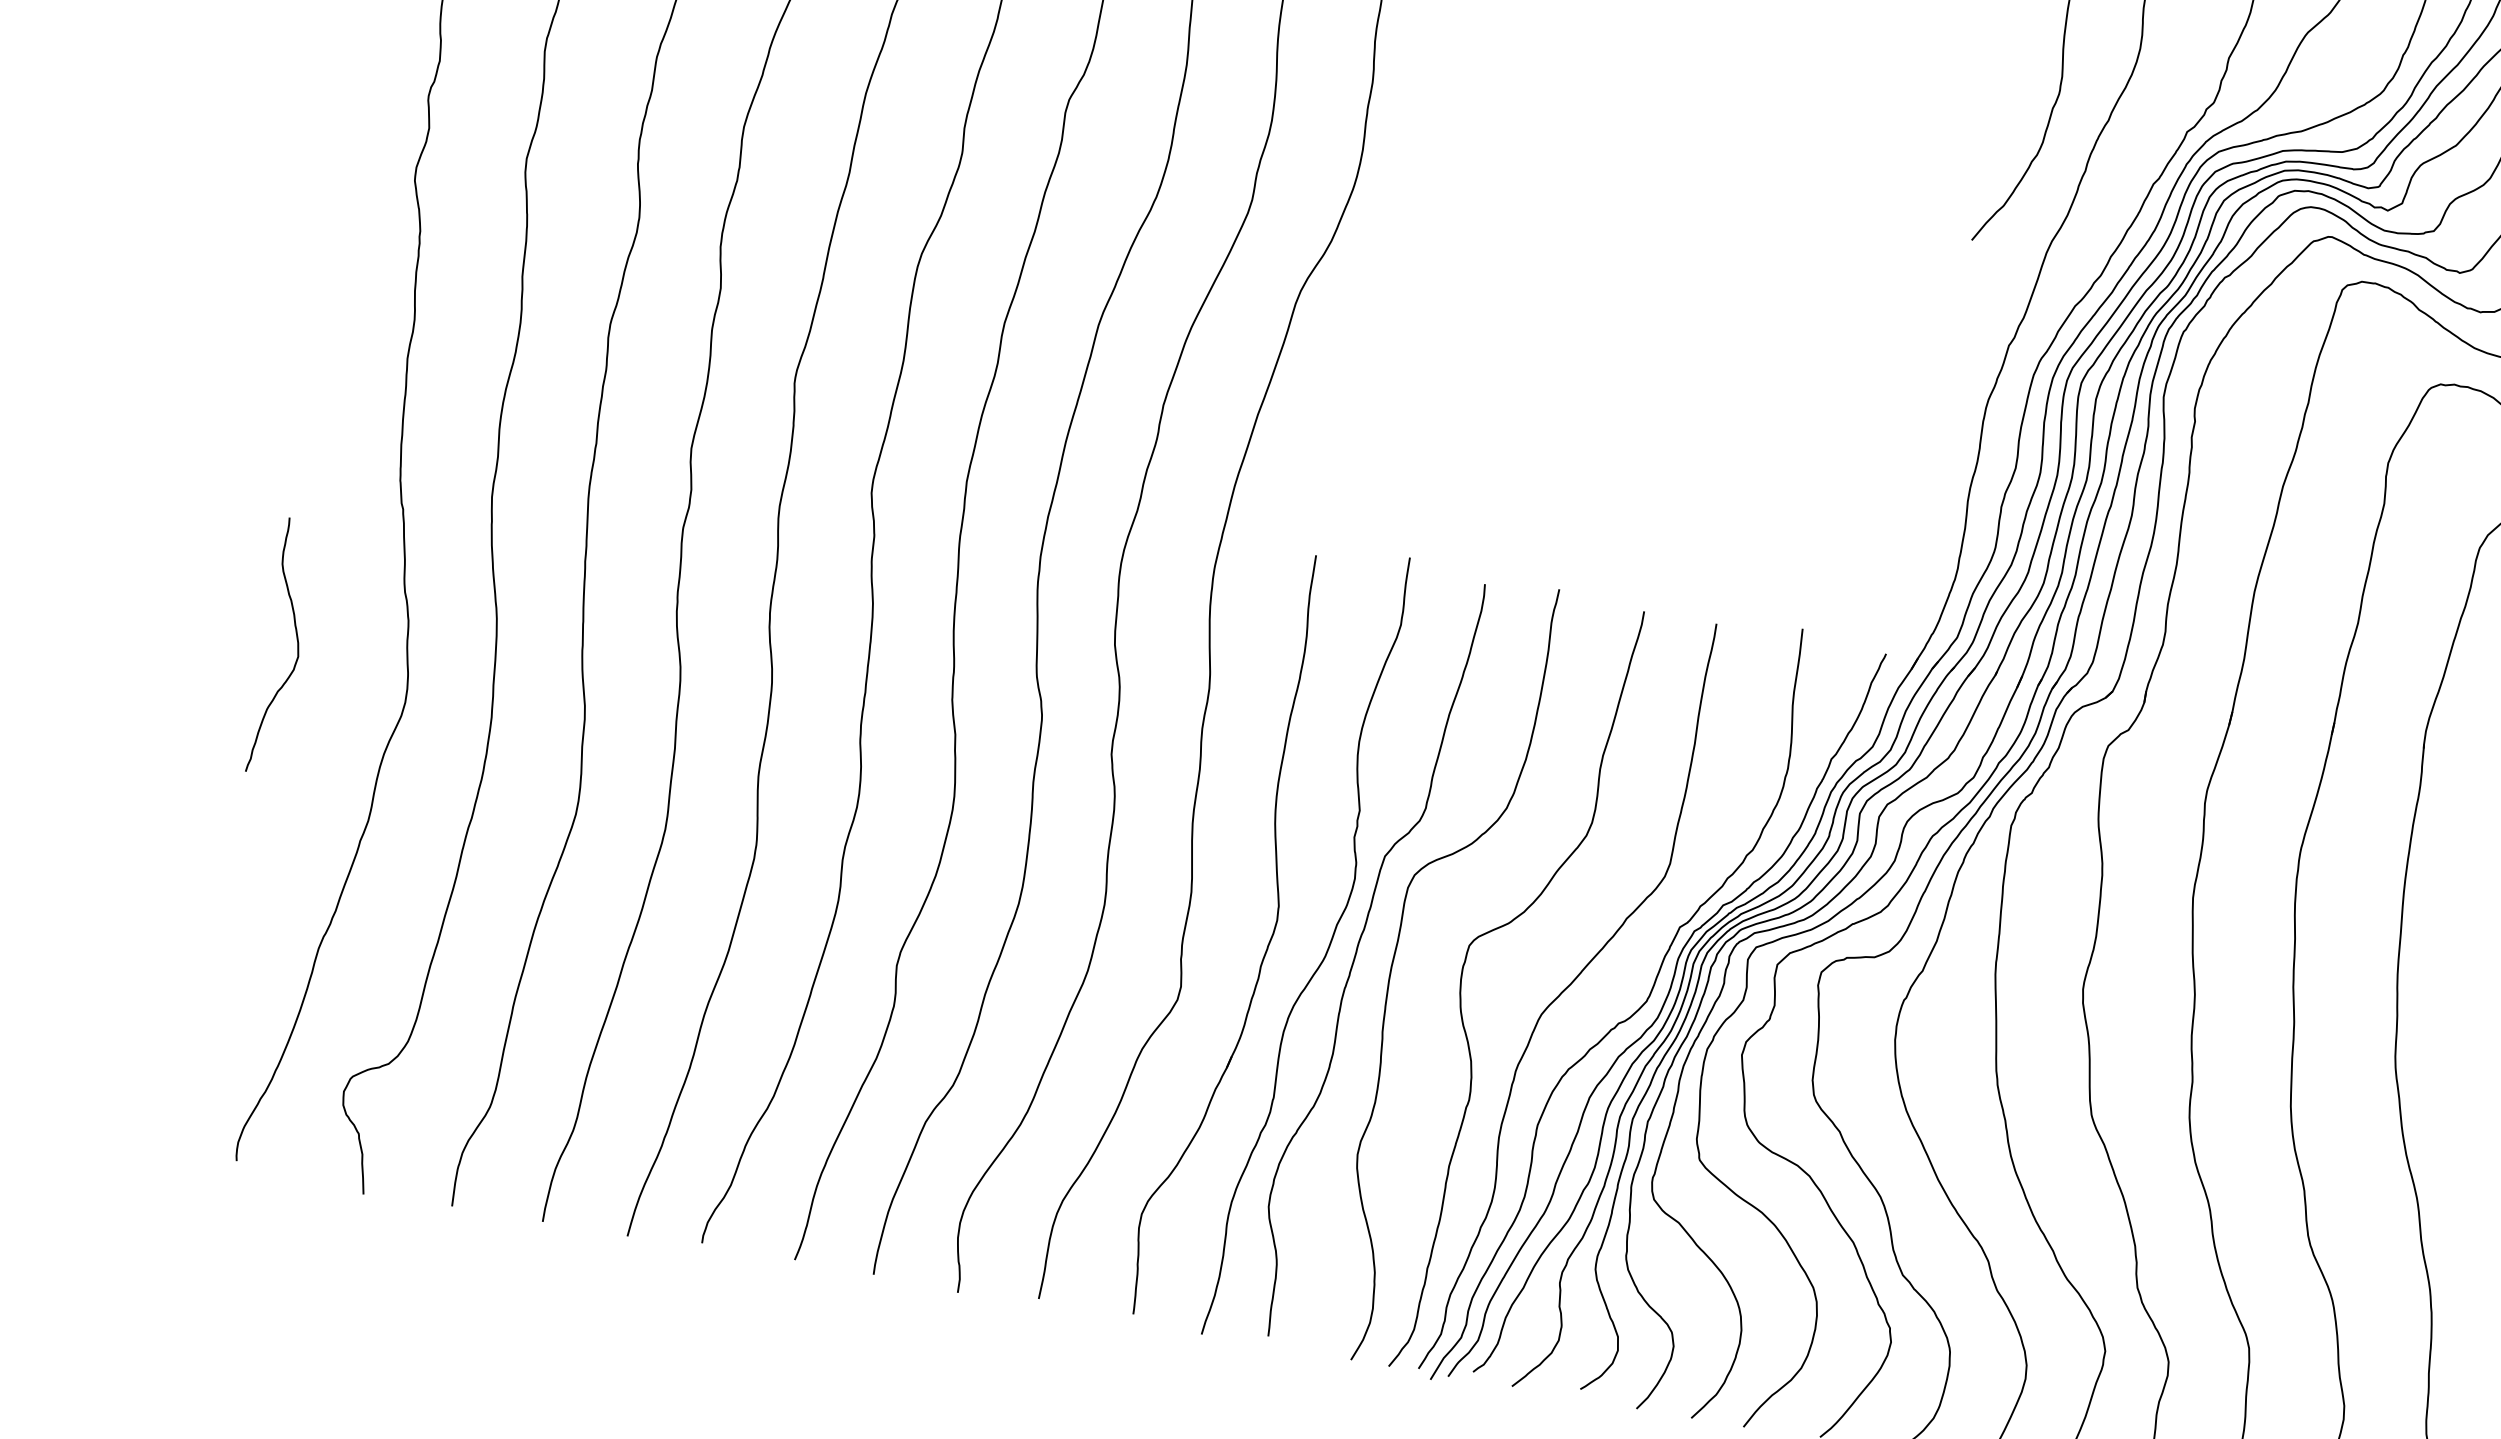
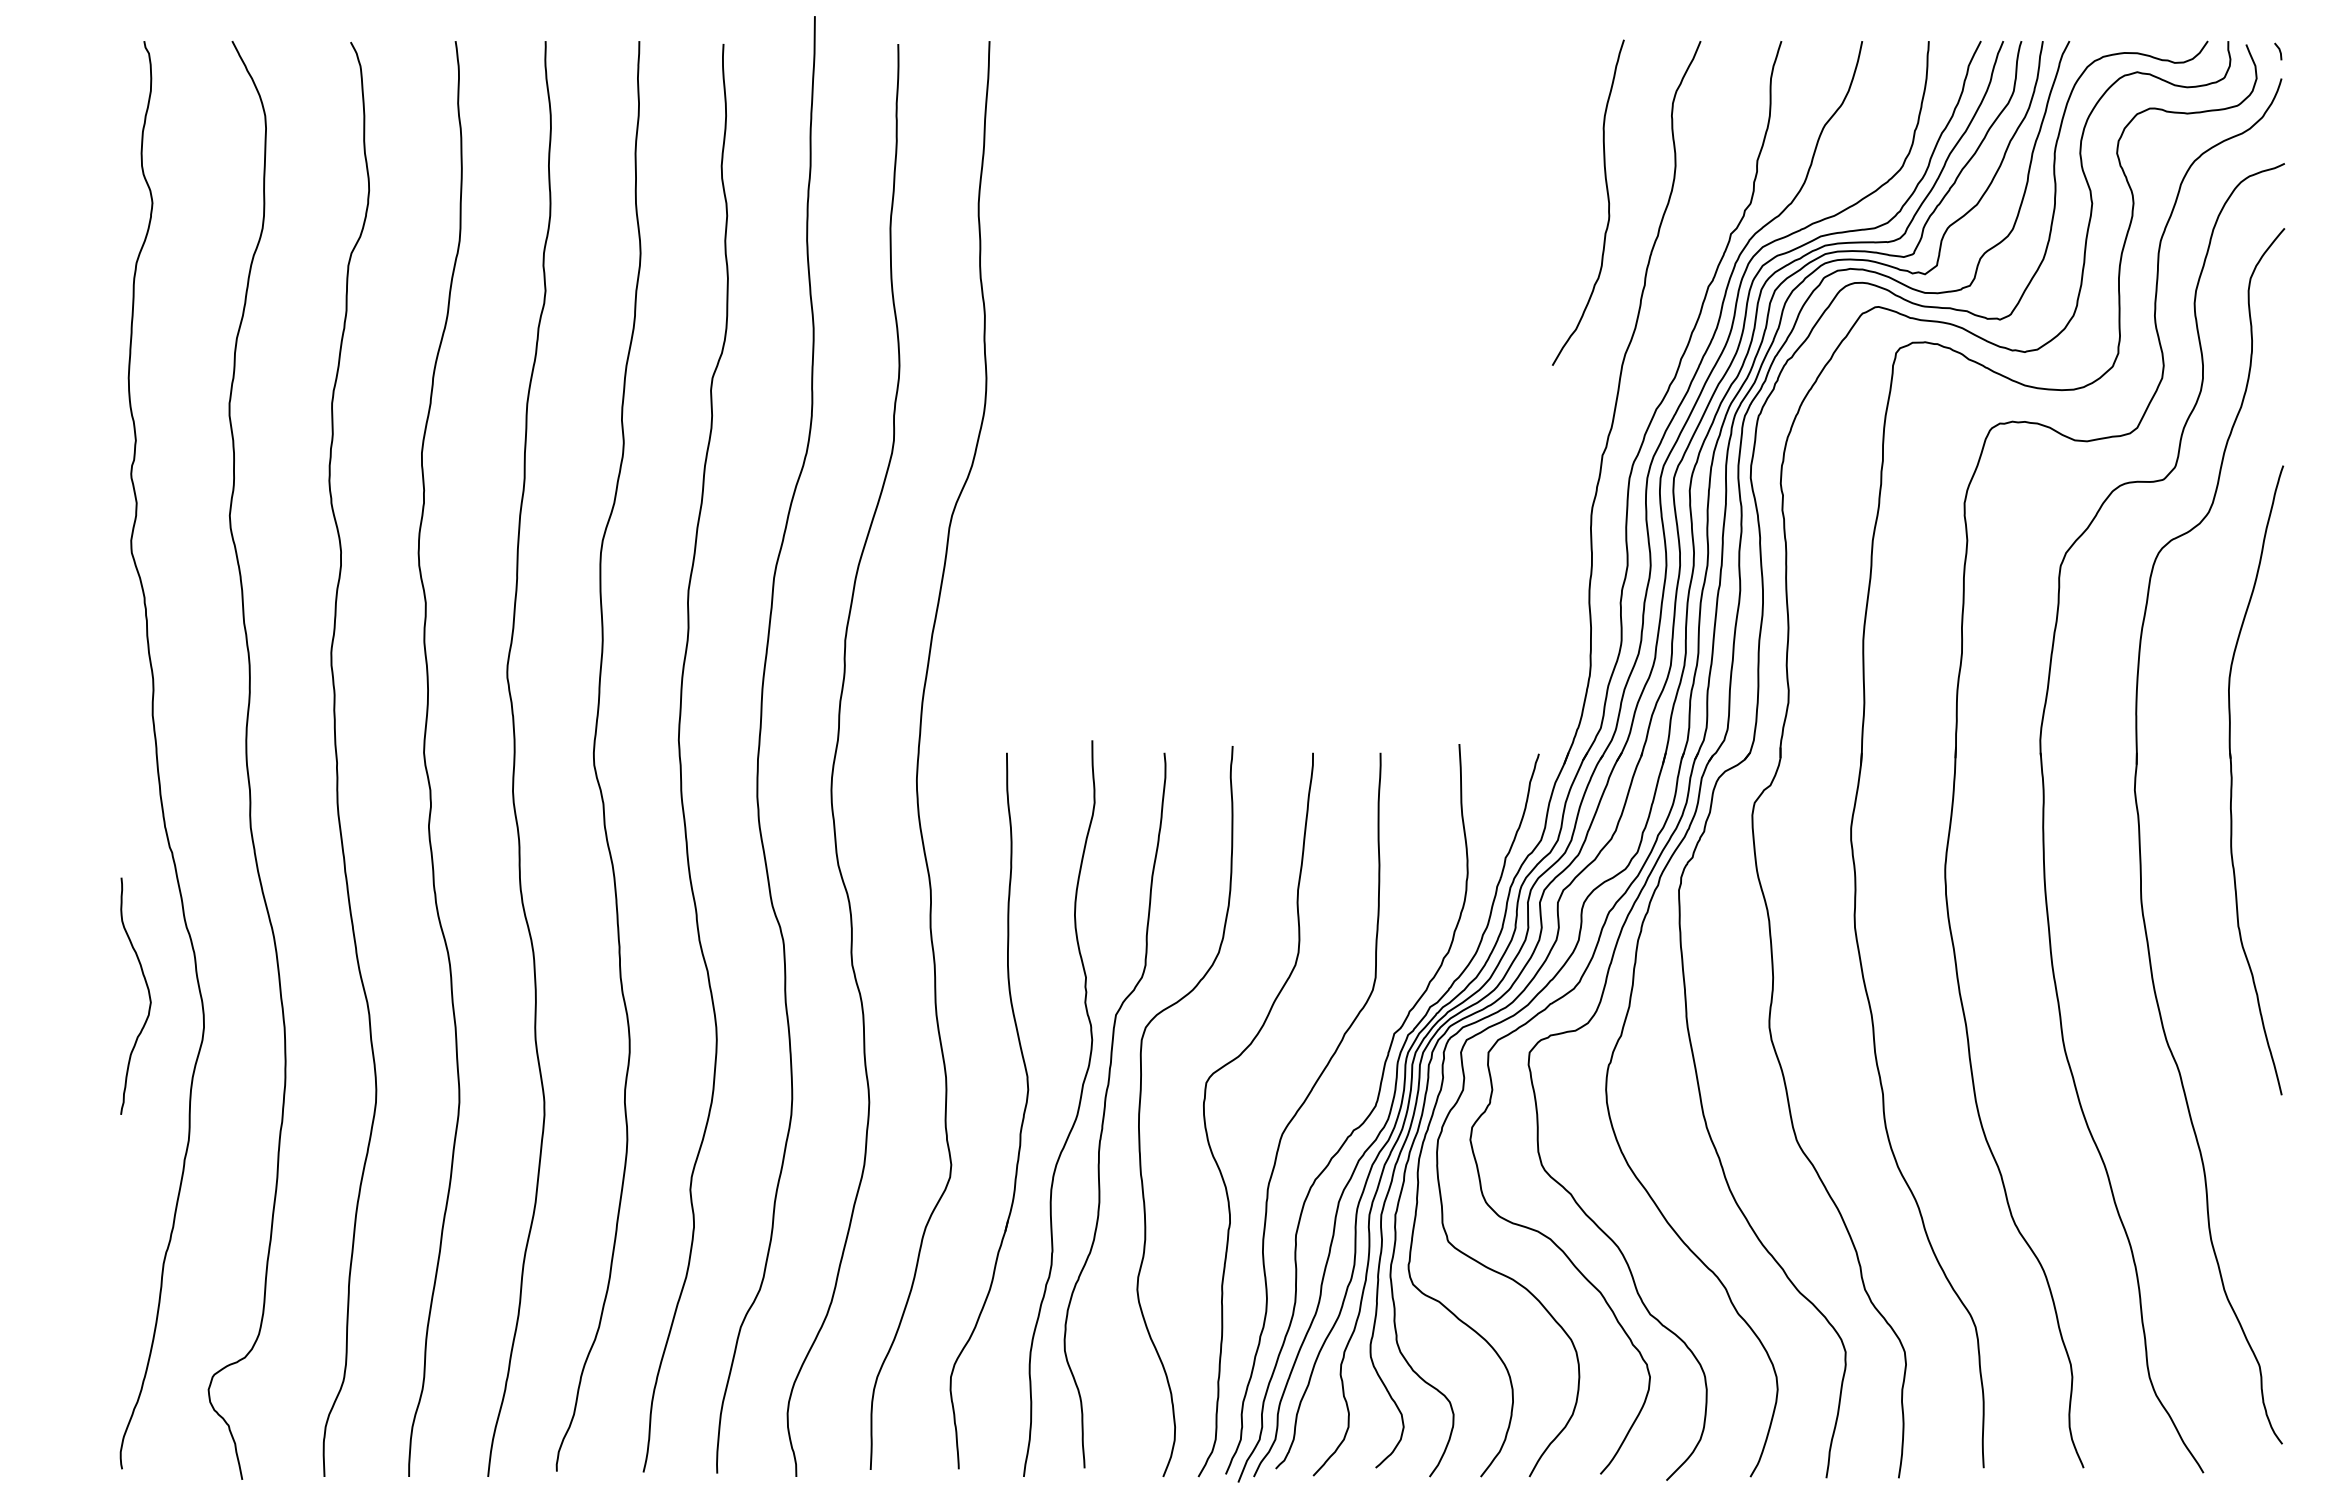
curve: (296, 643) -> (147, 990), moved

